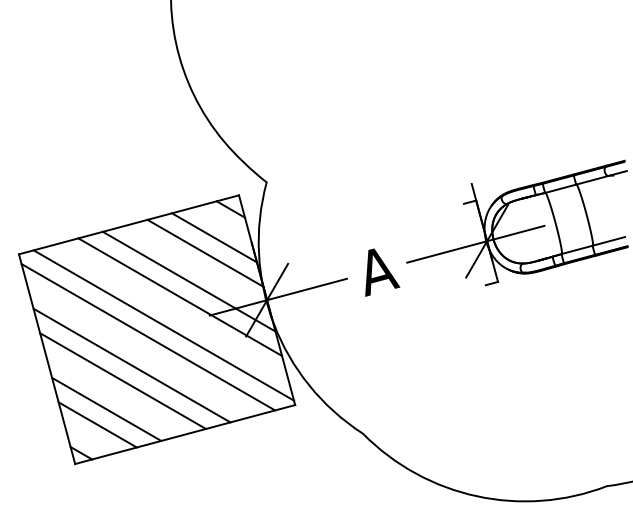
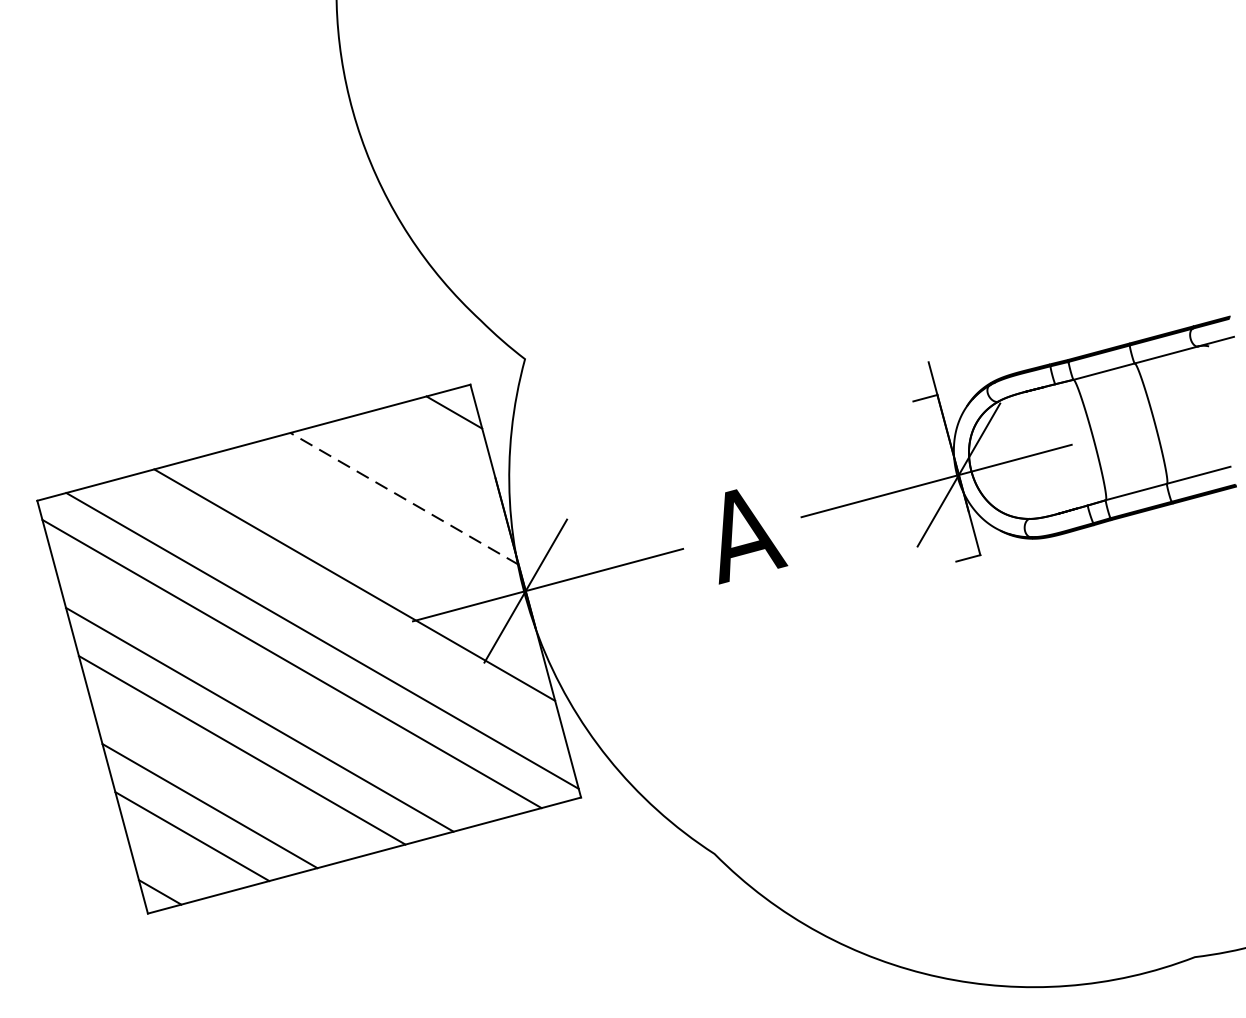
line: (214, 237) -> (422, 467), removed
line: (205, 253) -> (404, 499), solid -> dashed
line: (188, 281) -> (371, 554), removed

